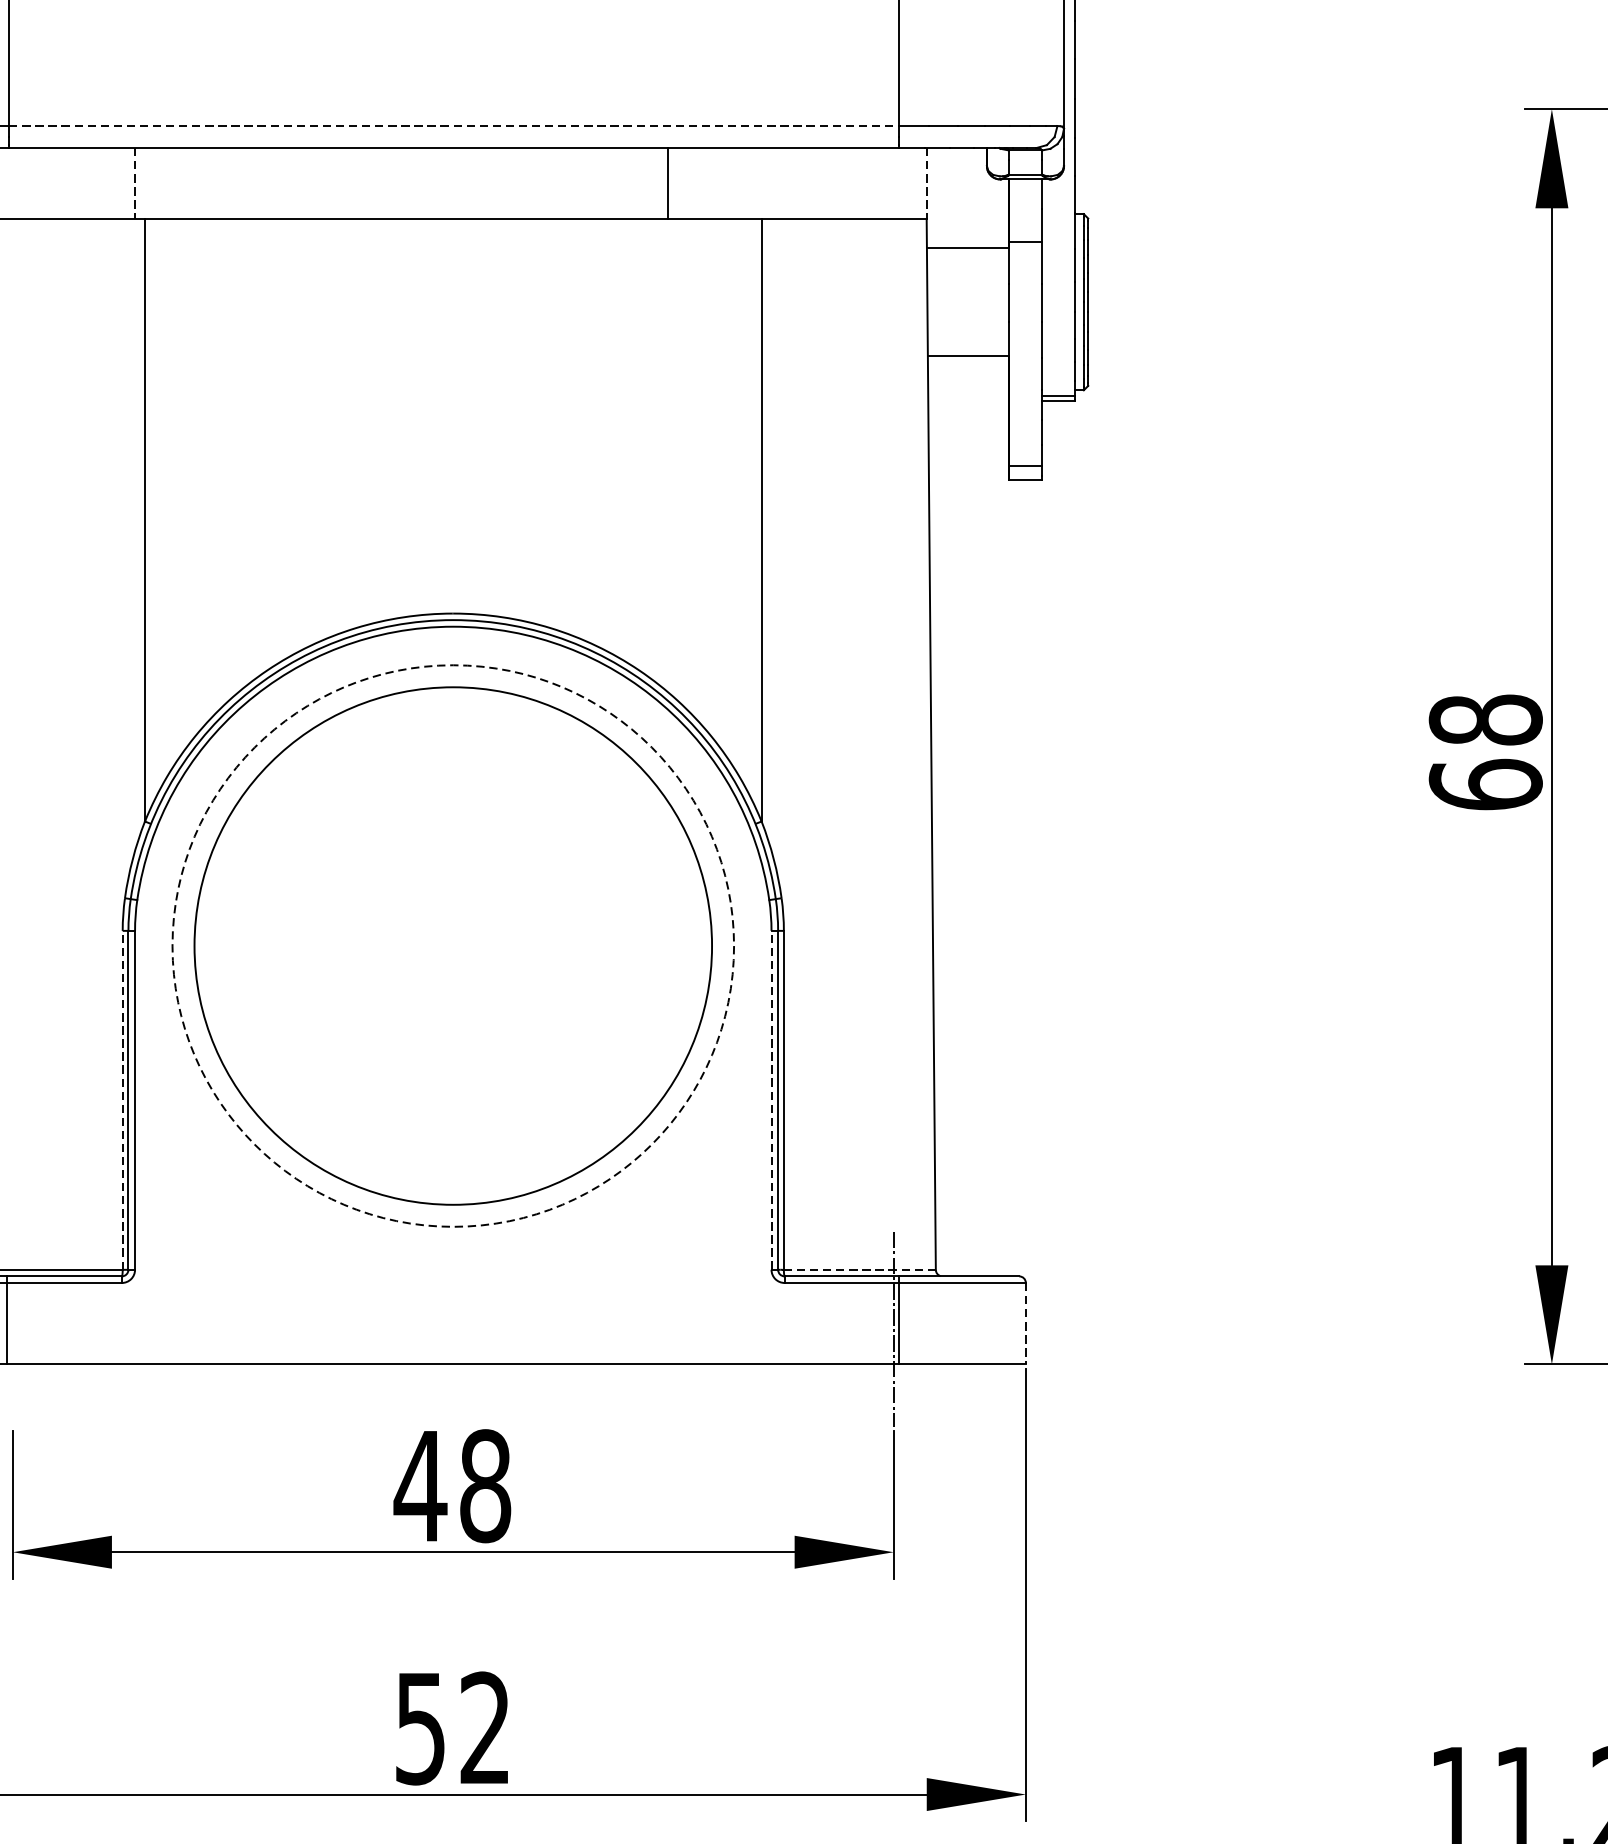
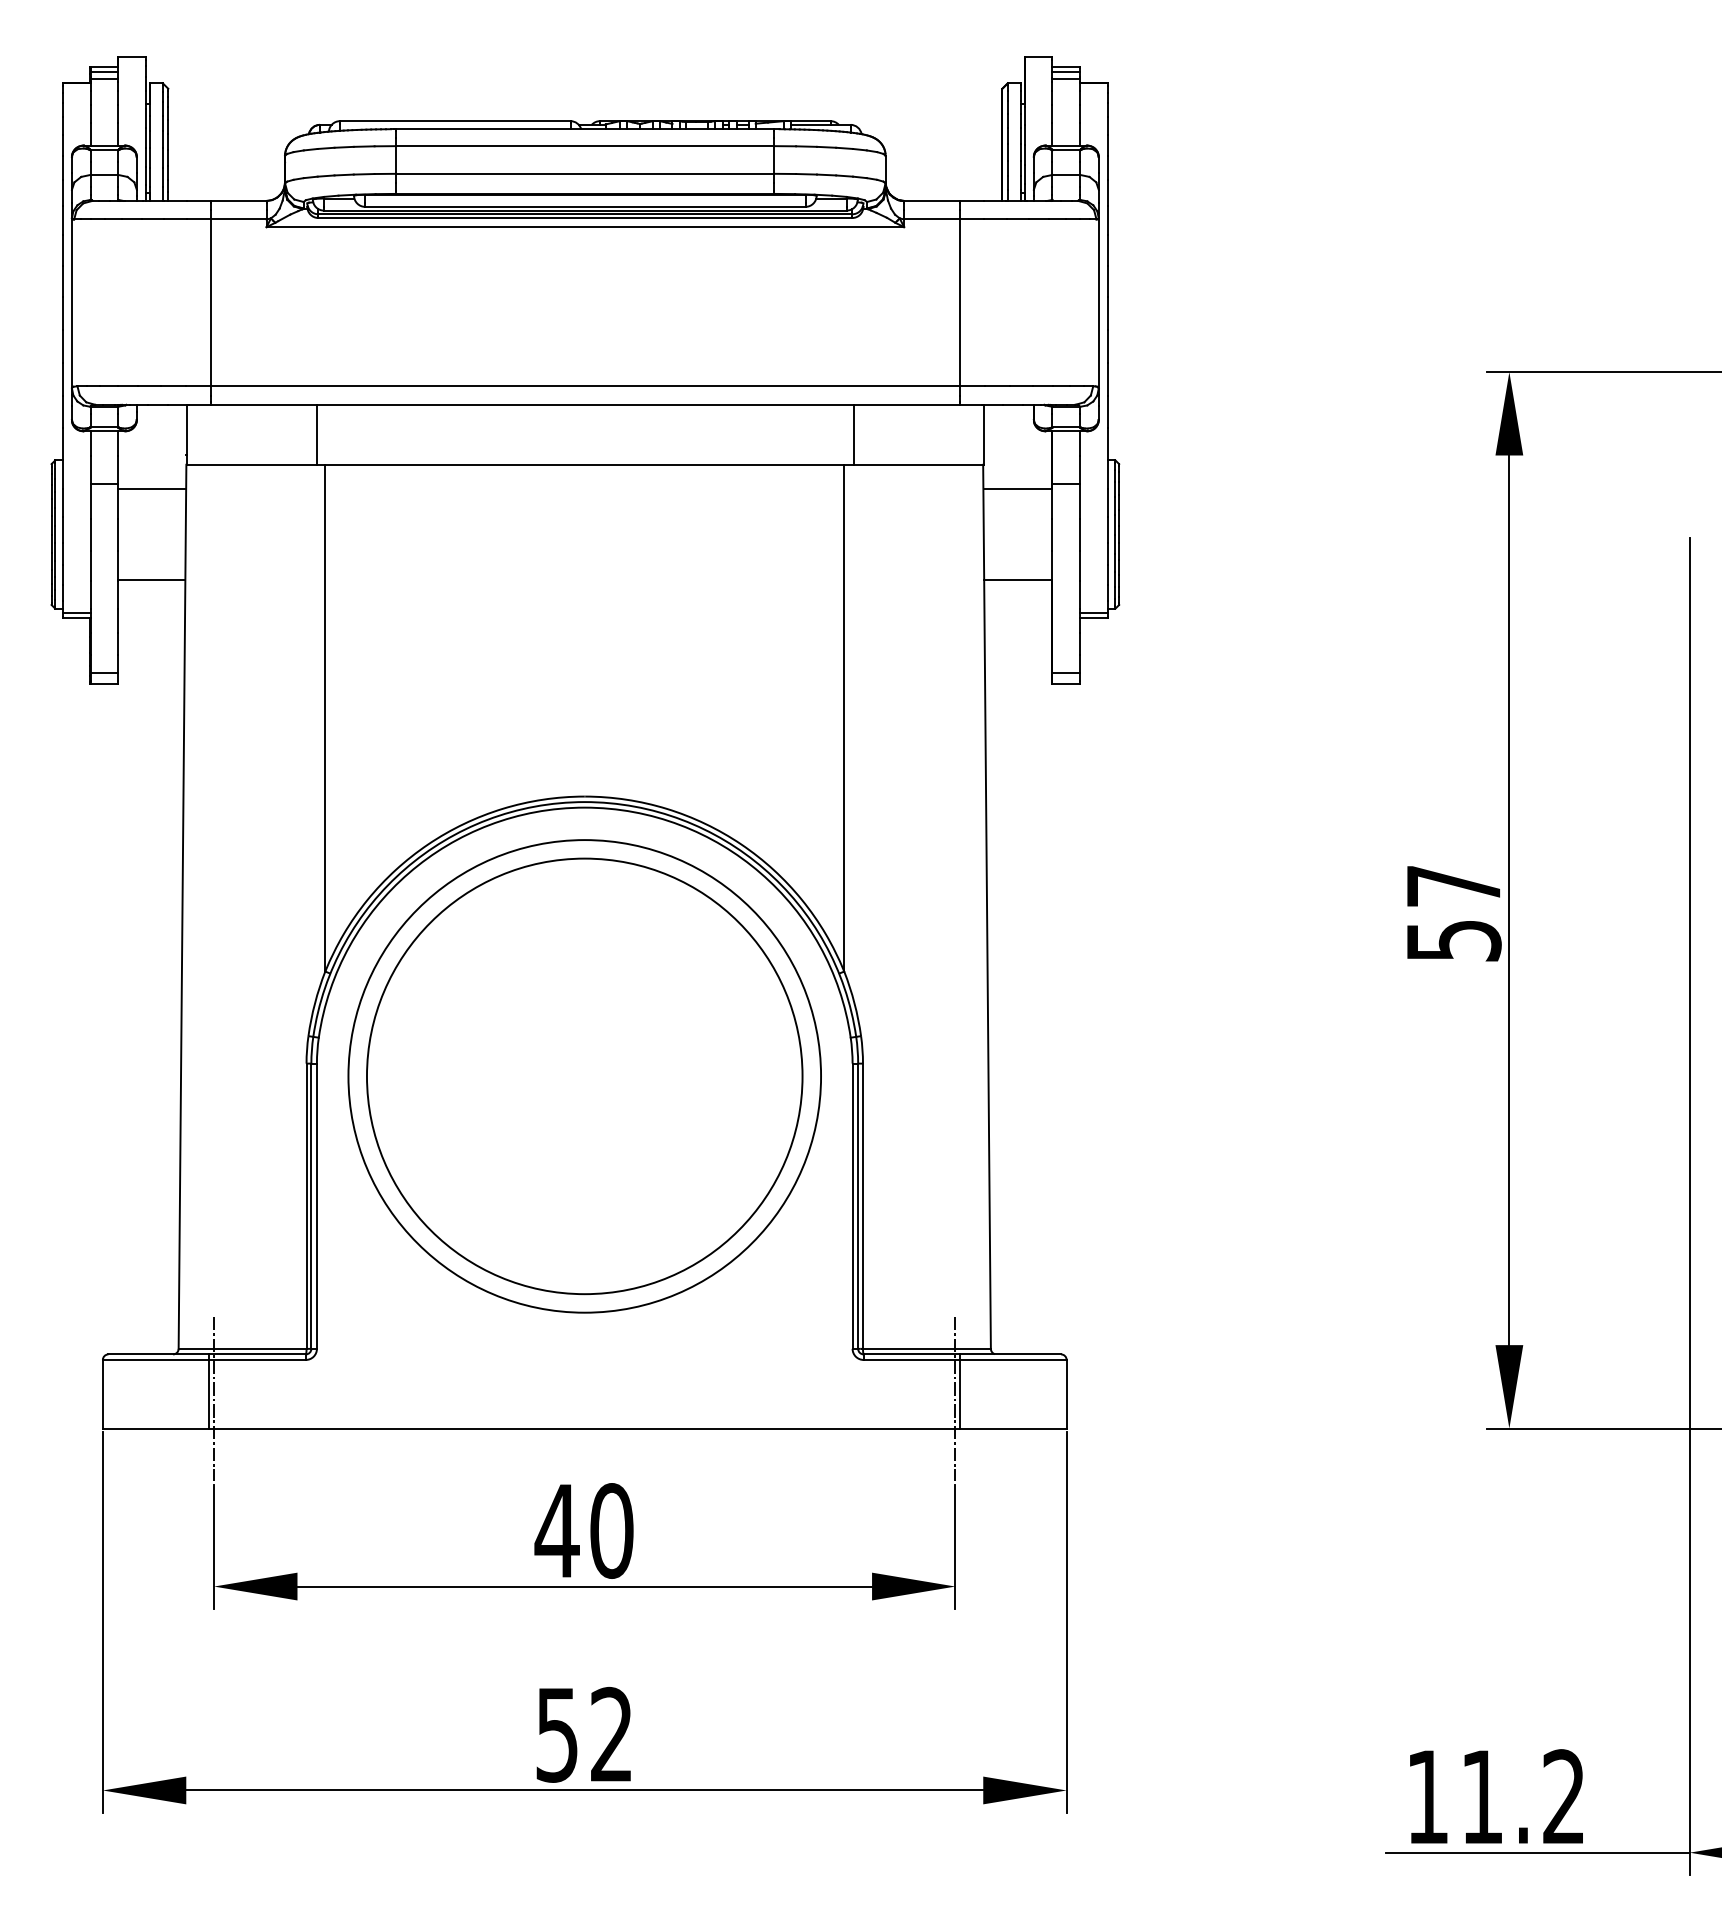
line: (454, 126) -> (585, 386), dashed -> solid
line: (134, 183) -> (316, 434), dashed -> solid
line: (668, 183) -> (854, 434), moved
line: (927, 183) -> (983, 434), dashed -> solid
text: (1485, 751) -> (1453, 912), 68 -> 57
circle: (452, 946) -> (584, 1076), dashed -> solid
line: (122, 1100) -> (306, 1206), dashed -> solid
line: (771, 1100) -> (852, 1206), dashed -> solid
line: (859, 1269) -> (926, 1348), dashed -> solid
line: (1025, 1324) -> (1066, 1394), dashed -> solid
line: (13, 1328) -> (214, 1398), added
text: (485, 1485) -> (611, 1530), 48 -> 40

